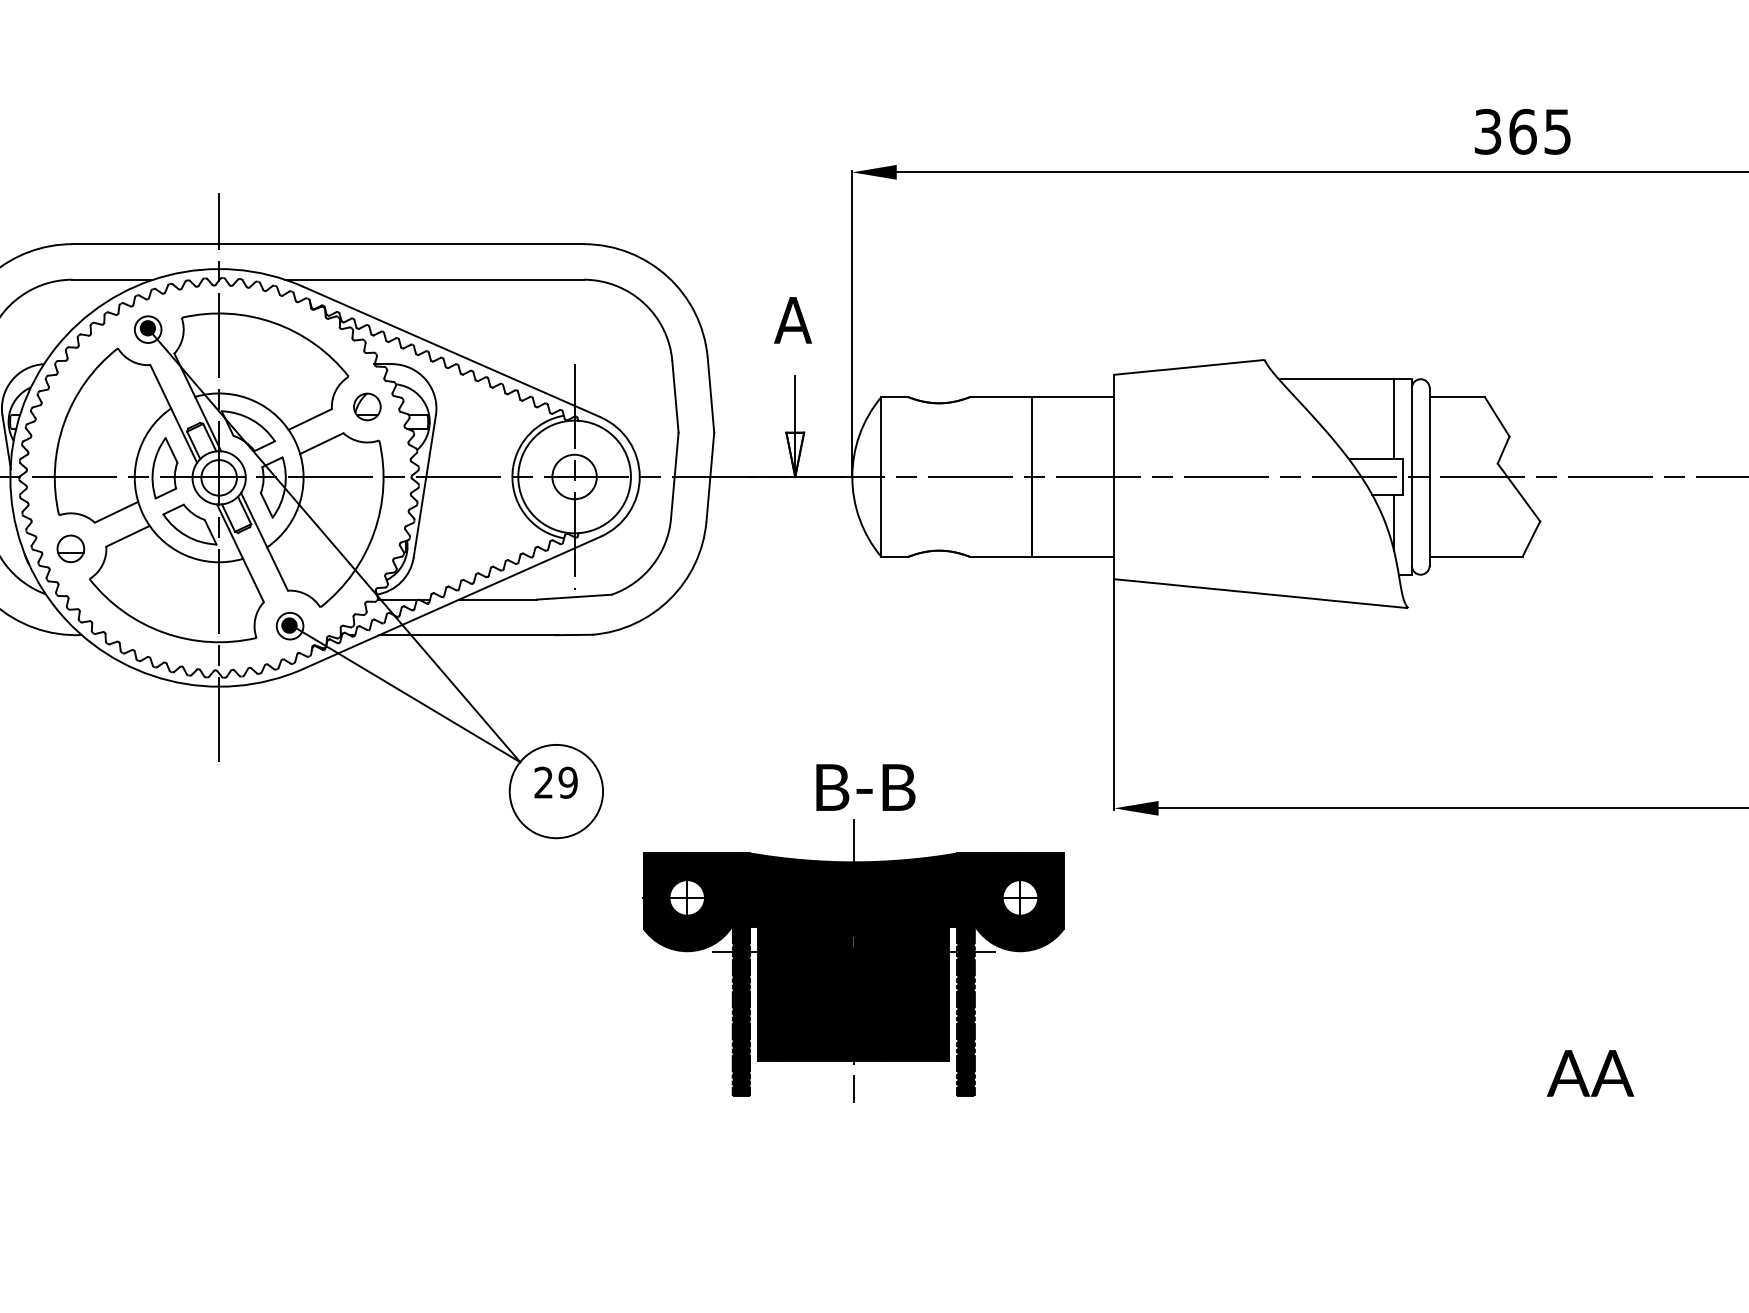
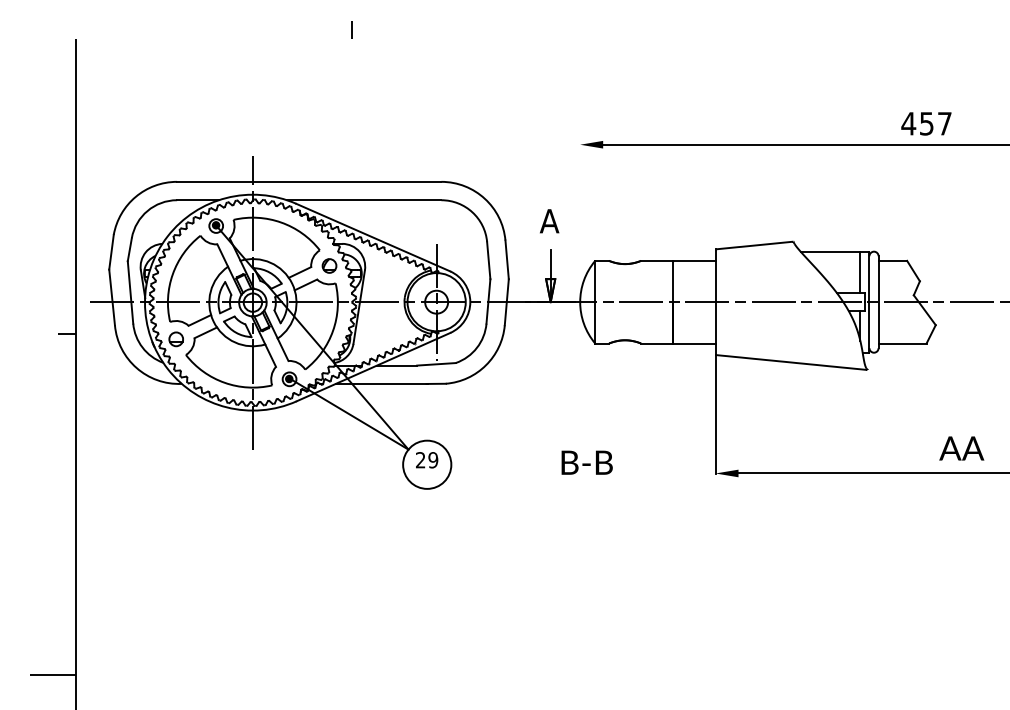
text: (1522, 131) -> (926, 123), 365 -> 457
line: (852, 322) -> (580, 222), removed
part: (852, 961) -> (580, 552), removed
text: (1589, 1073) -> (961, 448), moved

